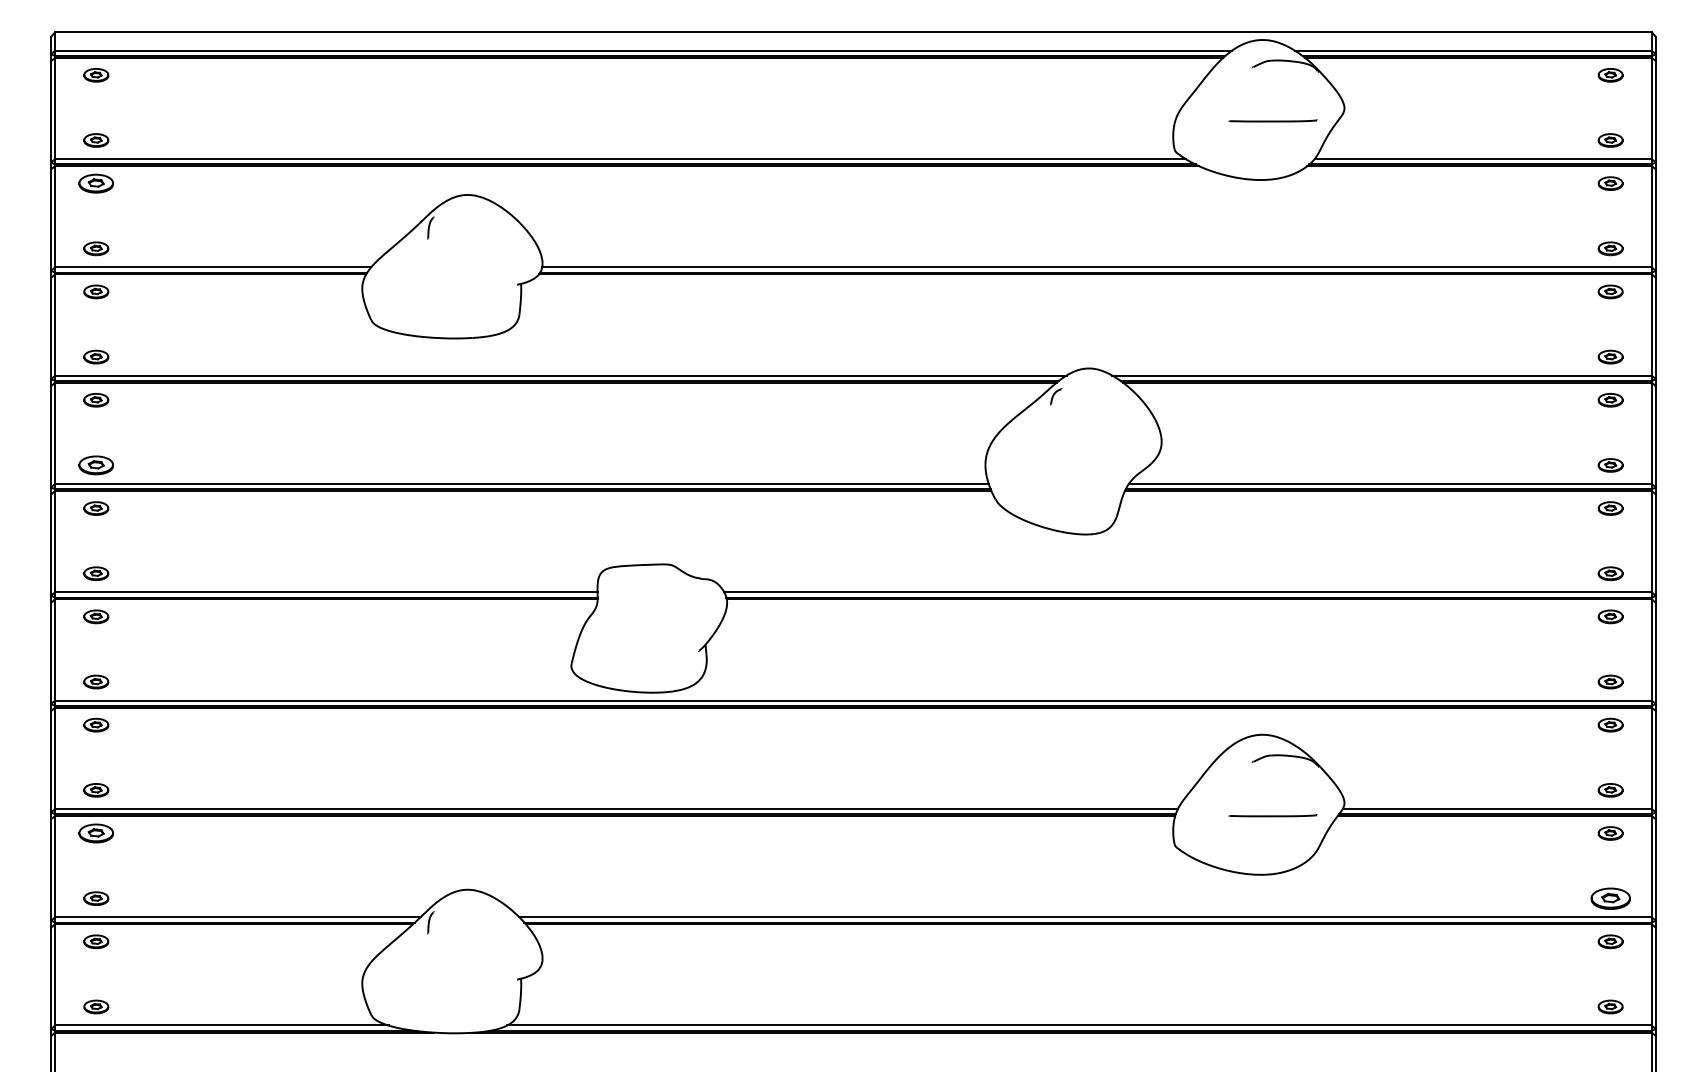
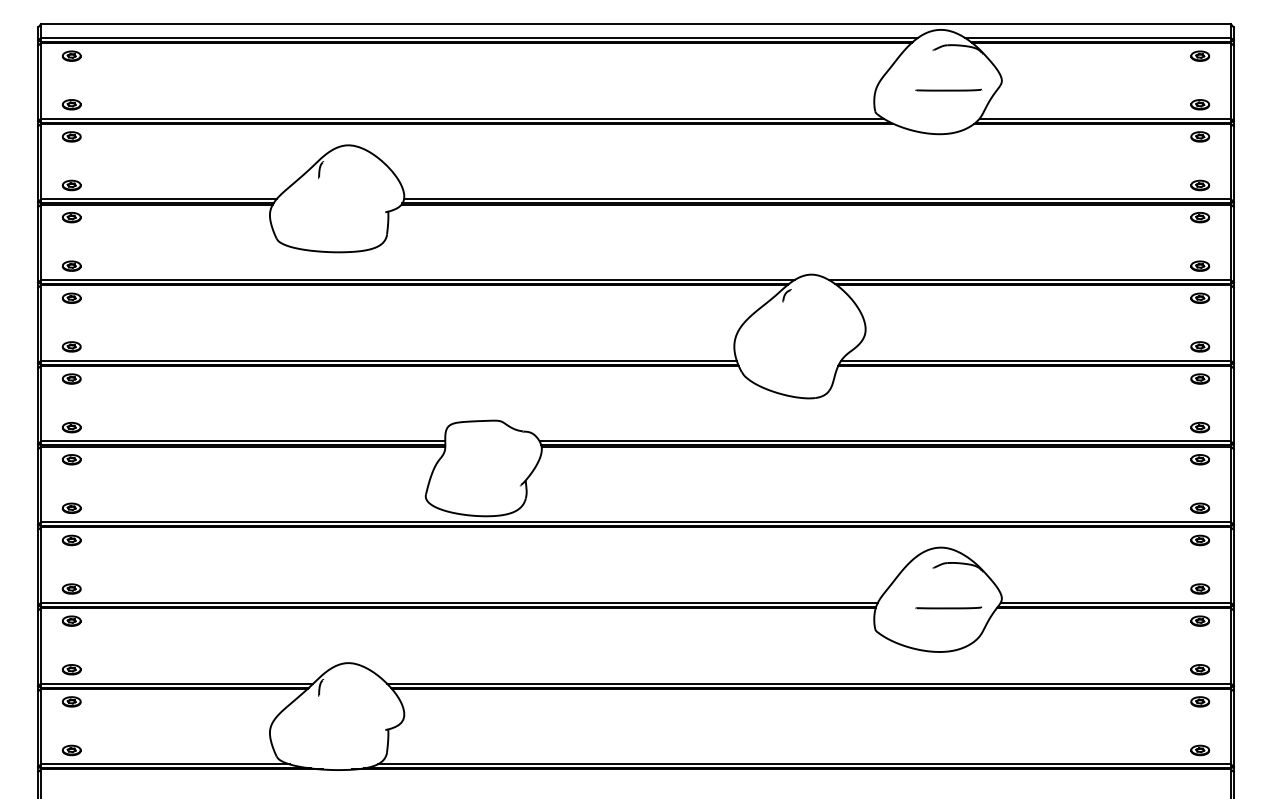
part: (96, 183) -> (71, 136), size x0.71
part: (96, 465) -> (71, 346), size x0.71
part: (96, 833) -> (71, 621), size x0.71
part: (1610, 898) -> (1200, 669), size x0.62

